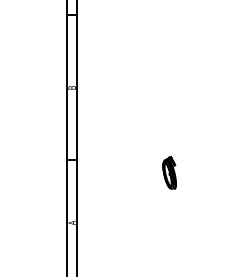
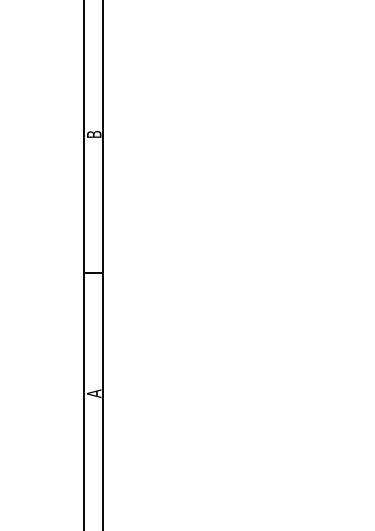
part: (169, 172) -> (281, 296), removed

